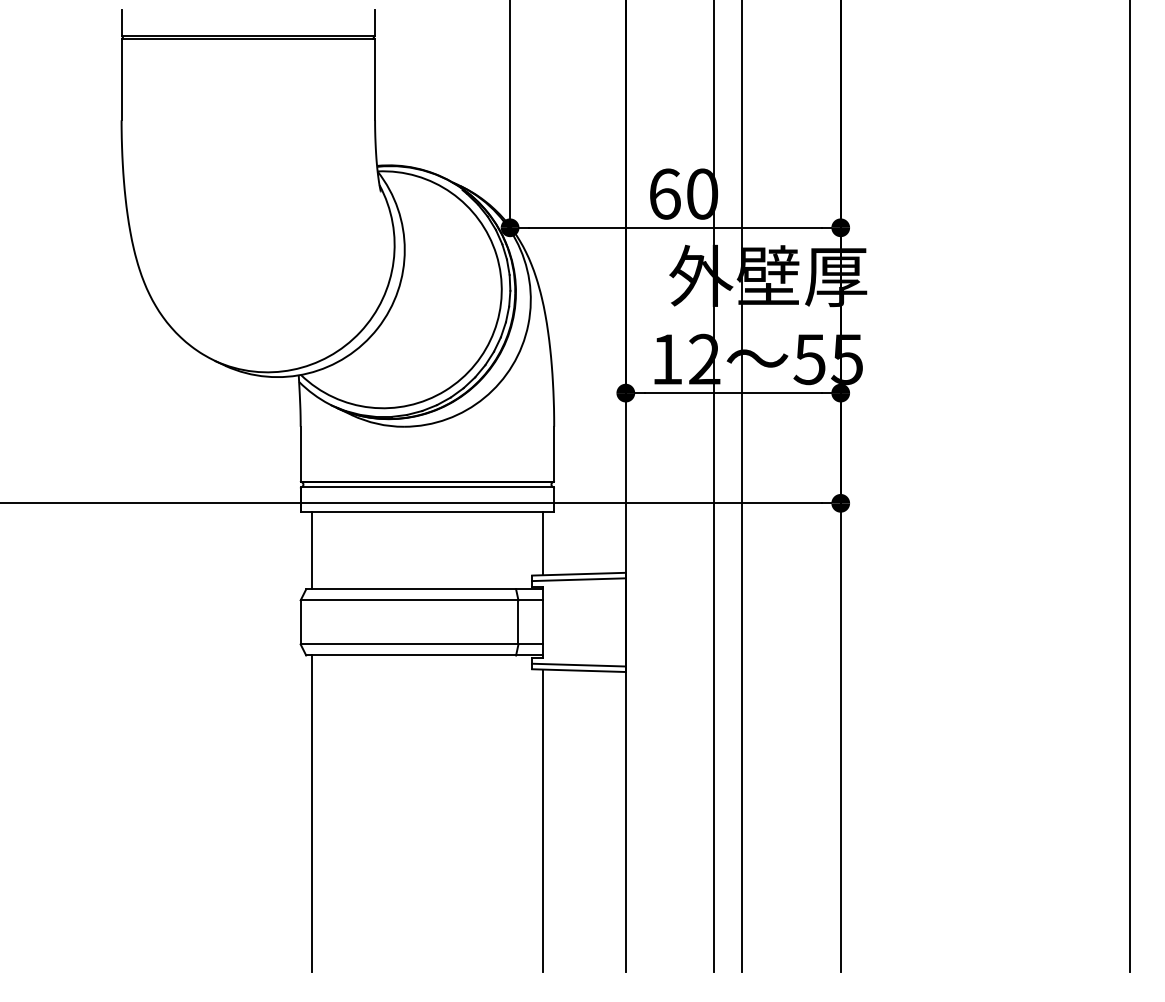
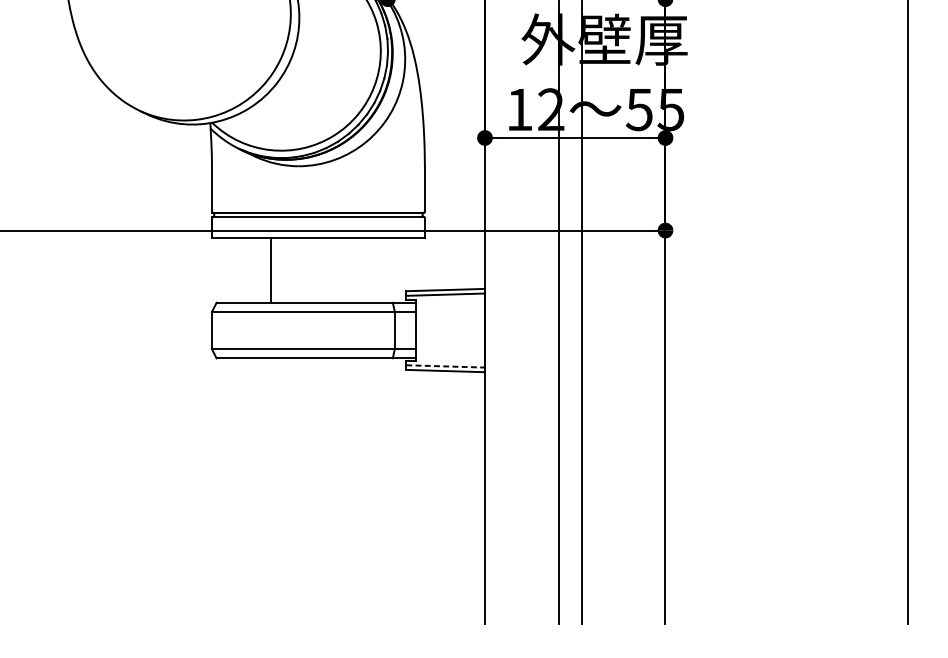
line: (543, 543) -> (415, 264), removed
line: (311, 550) -> (270, 270), moved
line: (578, 665) -> (445, 366), solid -> dashed
line: (311, 813) -> (221, 491), removed
line: (543, 820) -> (415, 496), removed

